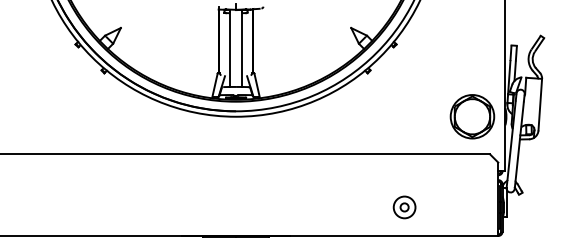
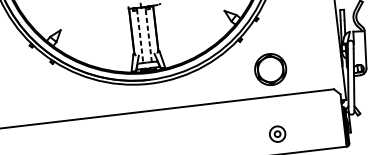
line: (230, 49) -> (140, 36), solid -> dashed
line: (242, 49) -> (149, 35), solid -> dashed
part: (472, 116) -> (270, 69), moved

